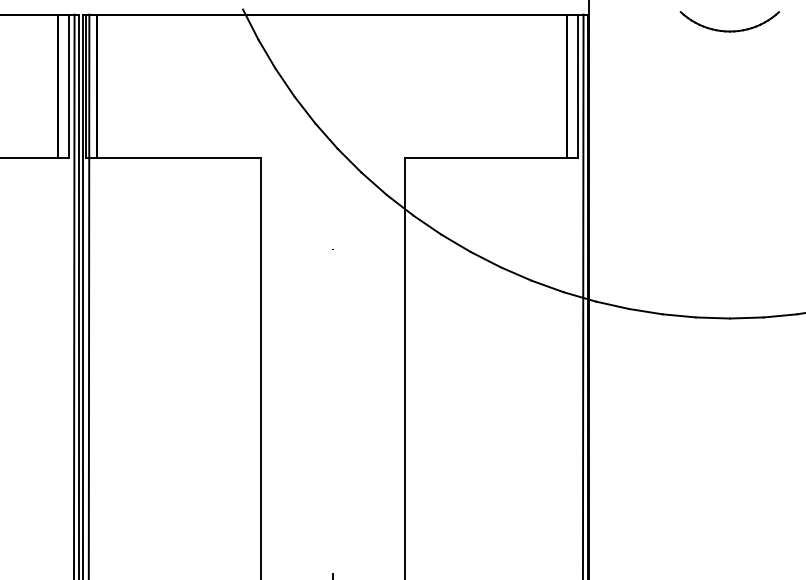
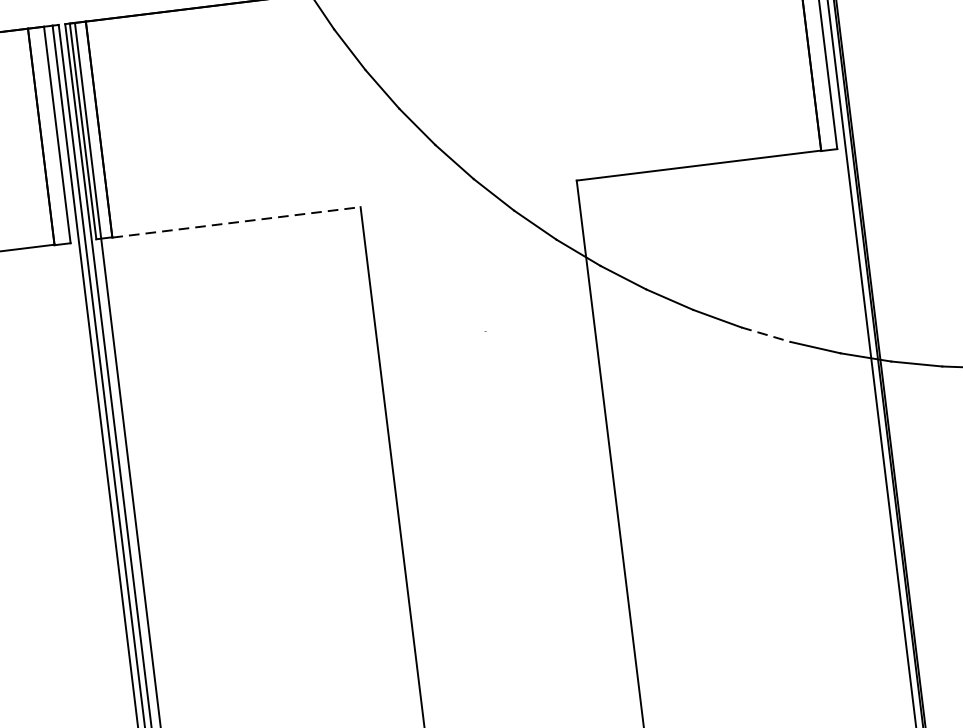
line: (179, 158) -> (237, 222), solid -> dashed
line: (516, 274) -> (766, 335), solid -> dashed

